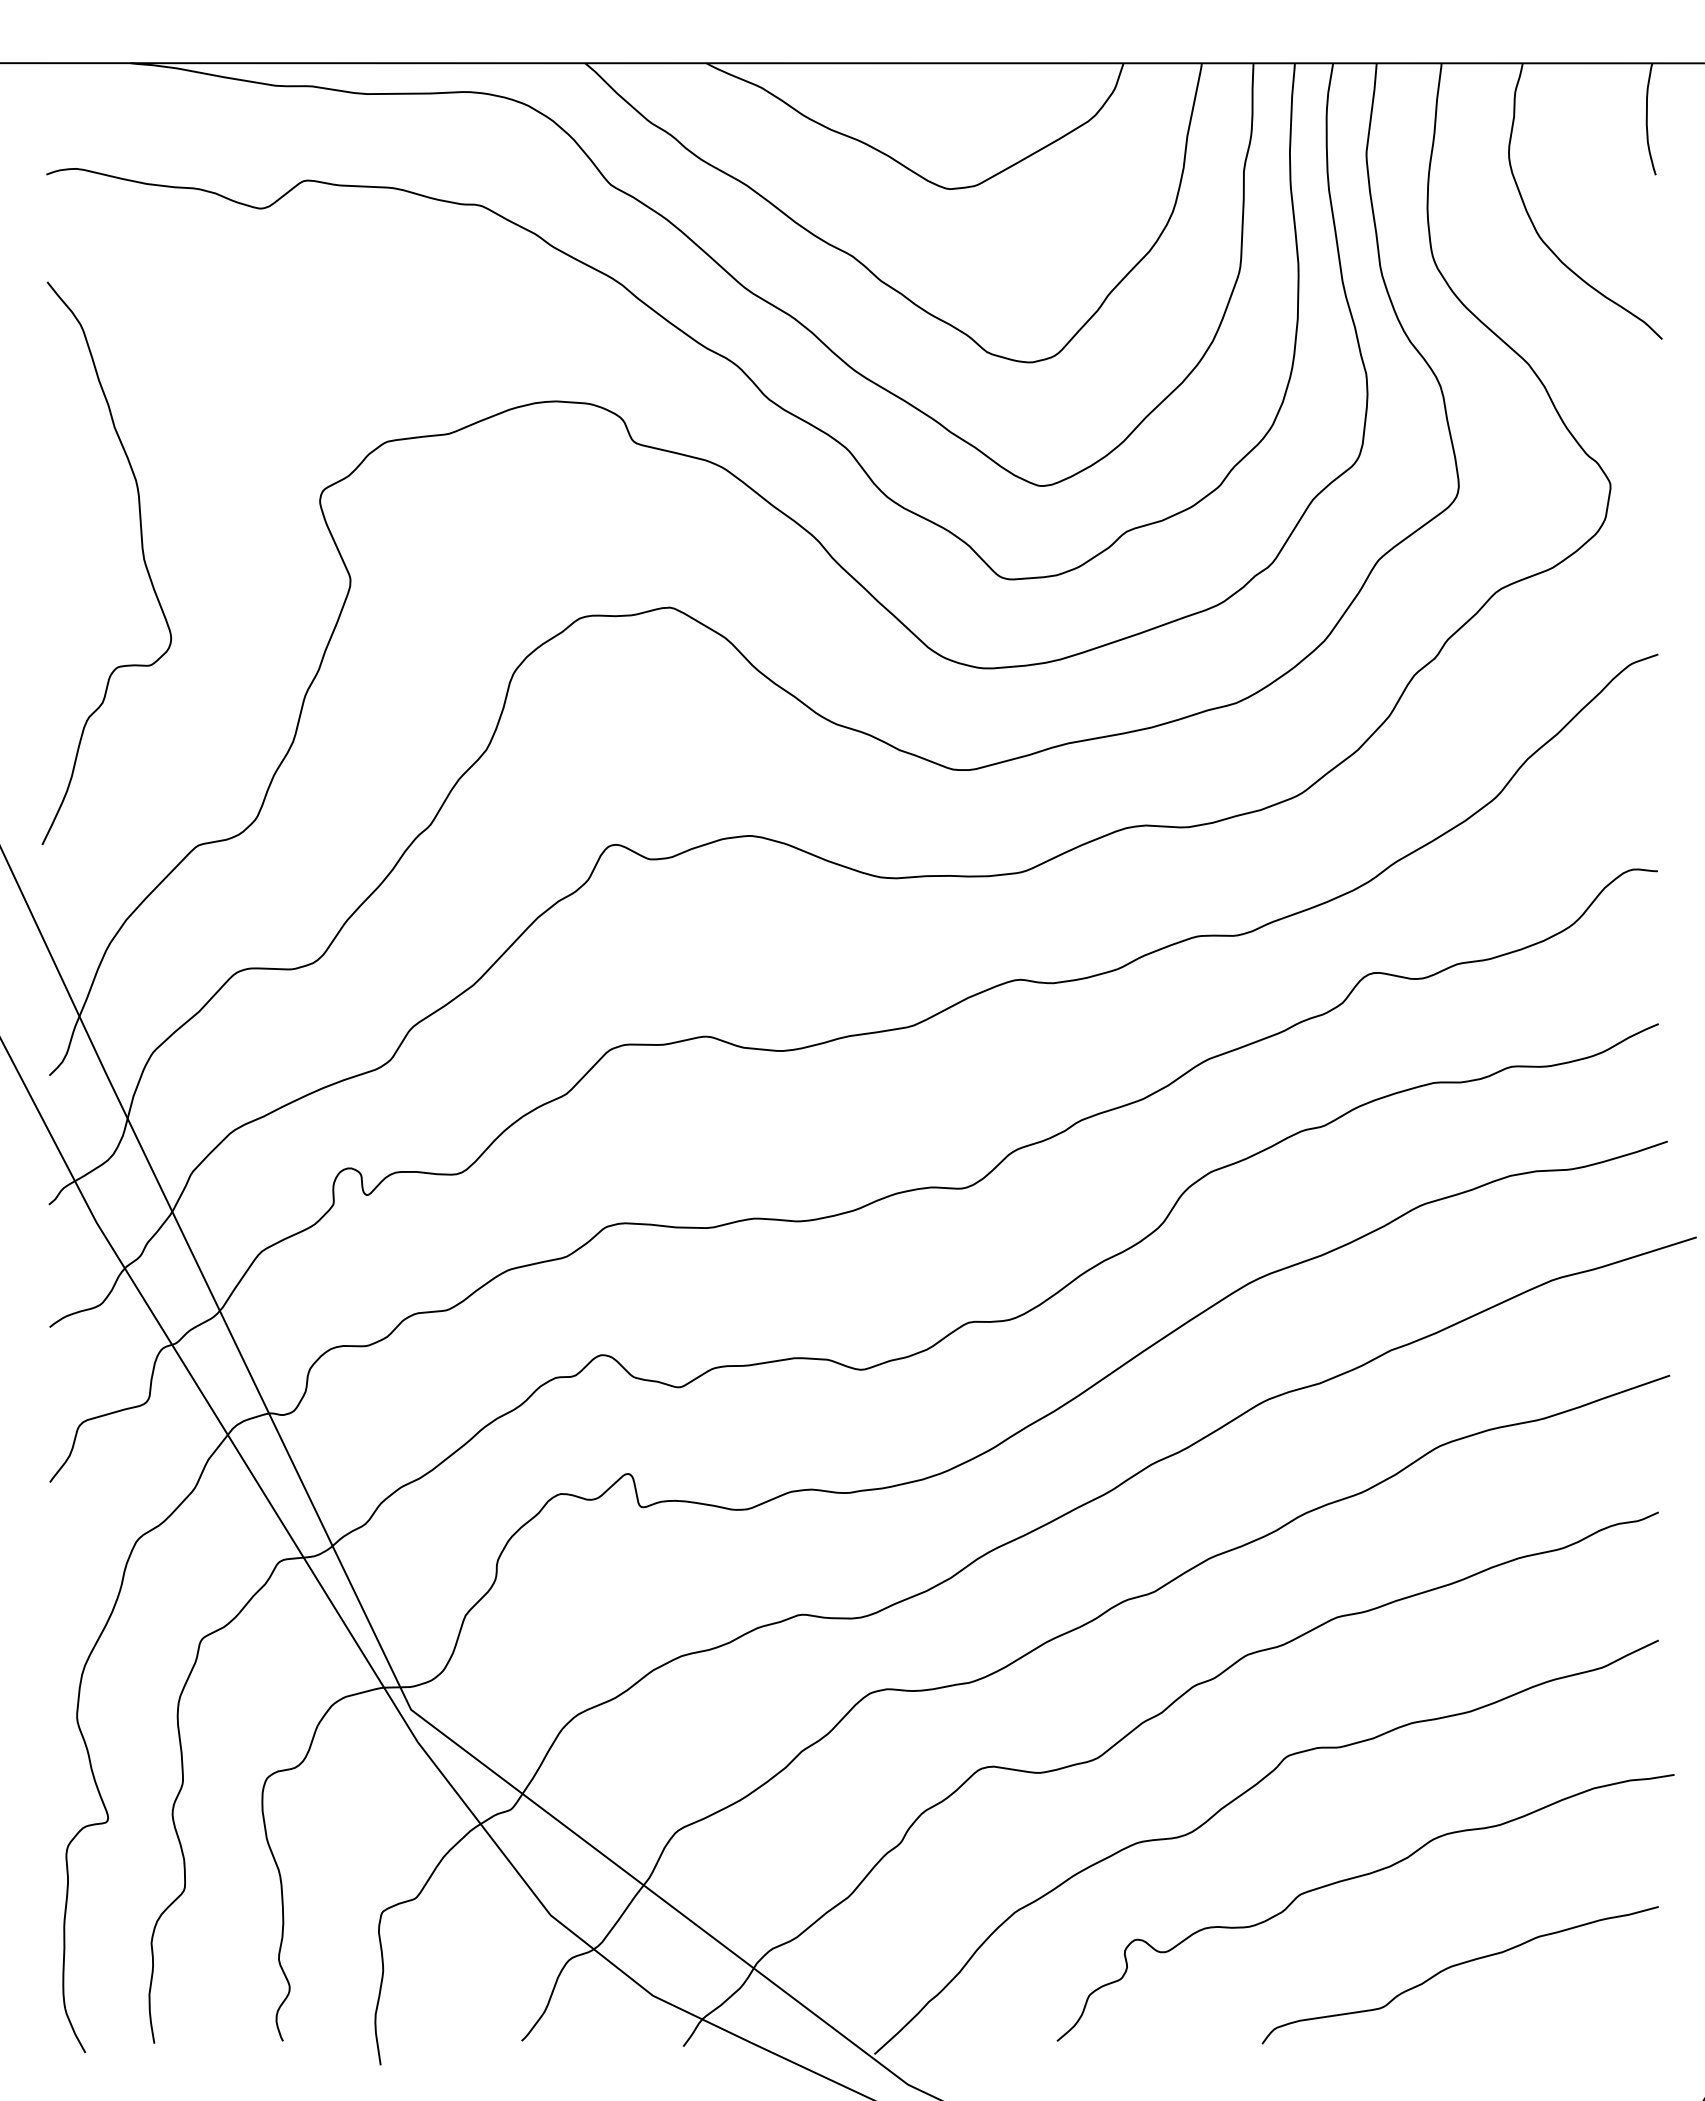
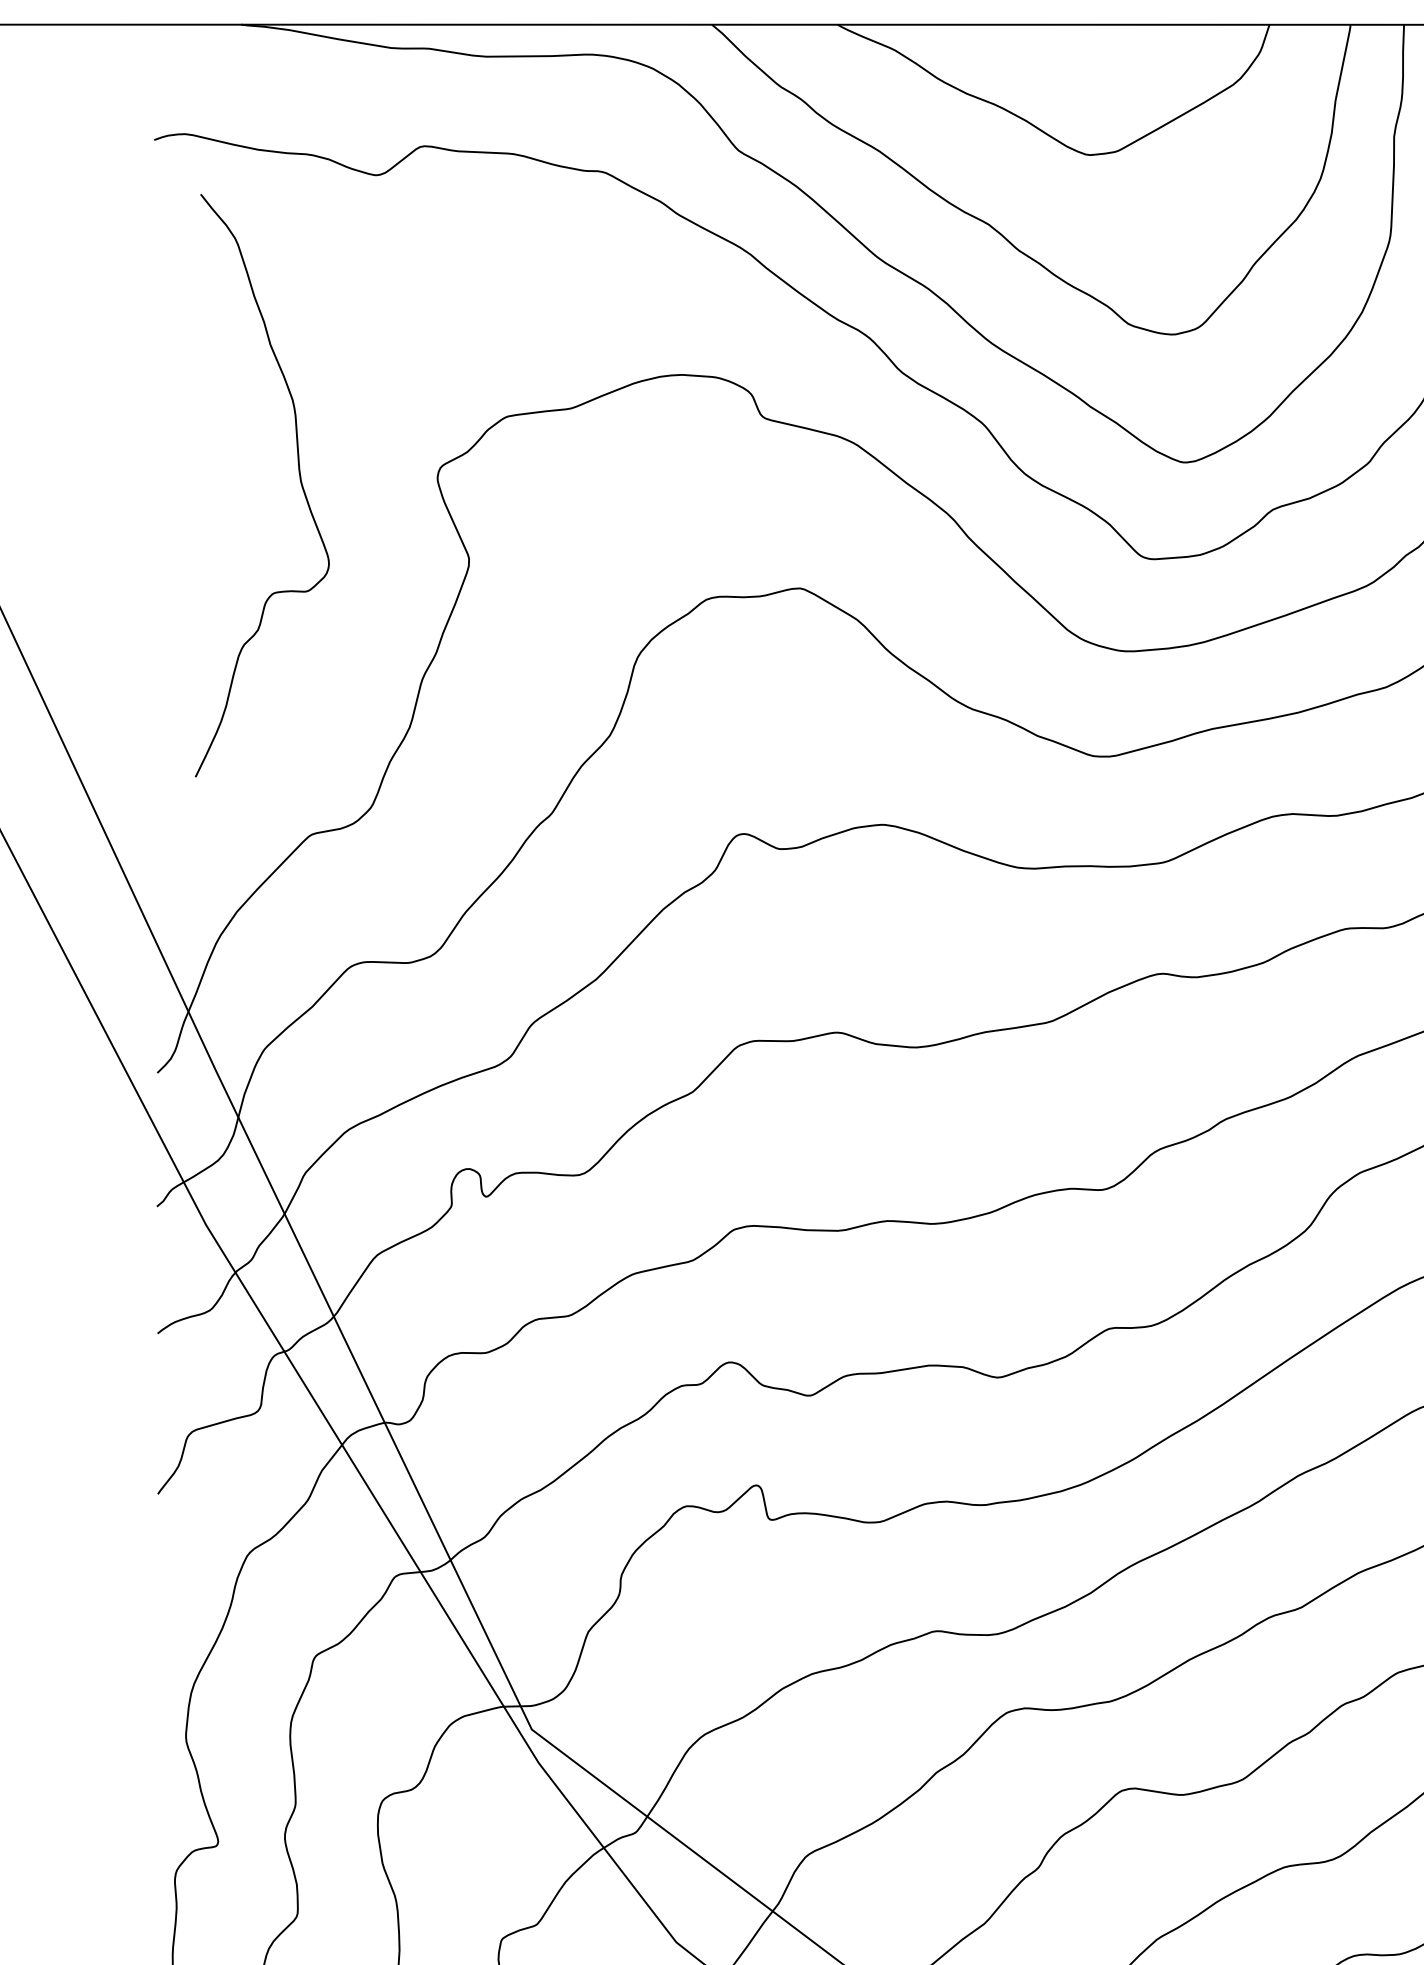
curve: (142, 556) -> (299, 478), moved

